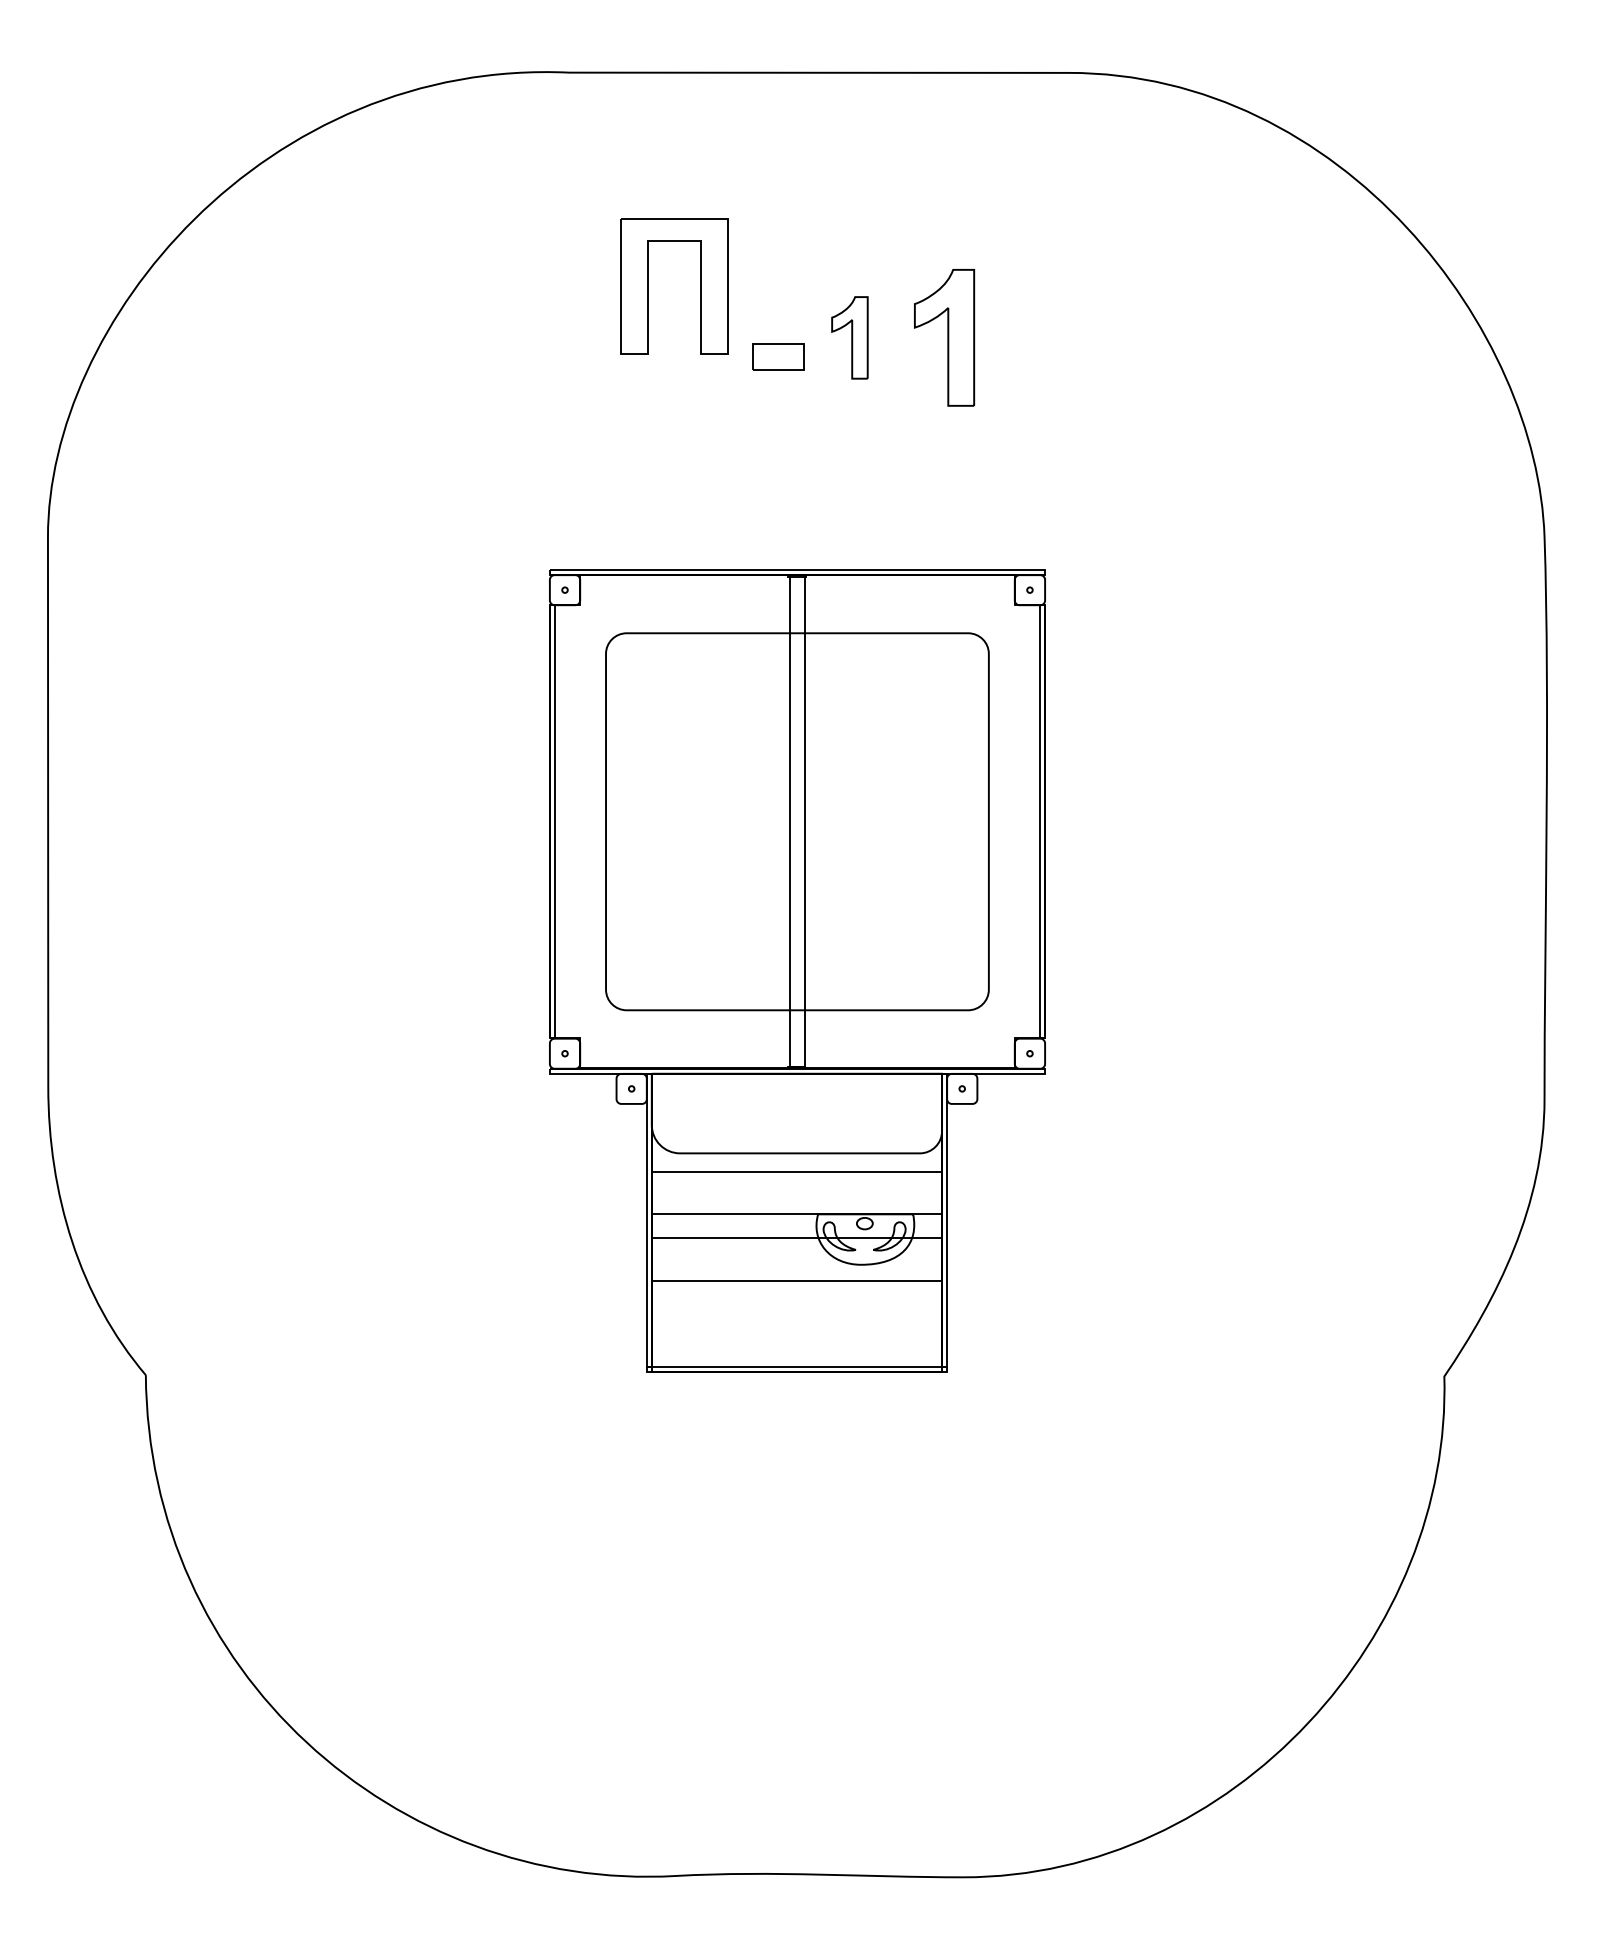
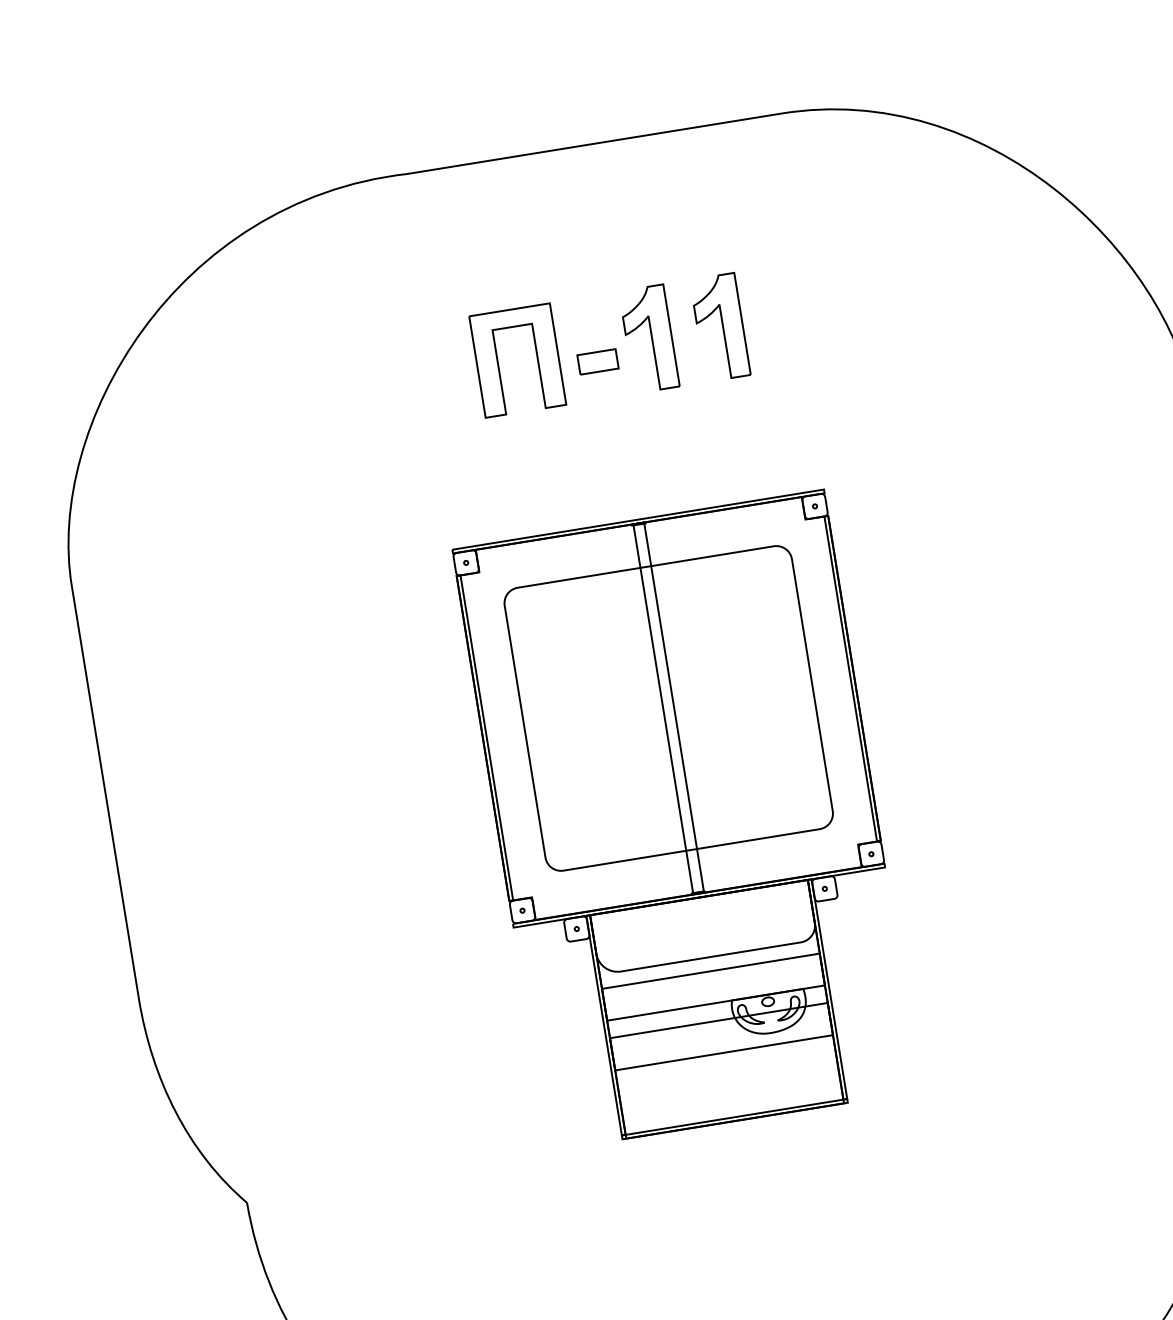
part: (648, 286) -> (498, 363), moved
part: (849, 337) -> (648, 338), size x1.67

